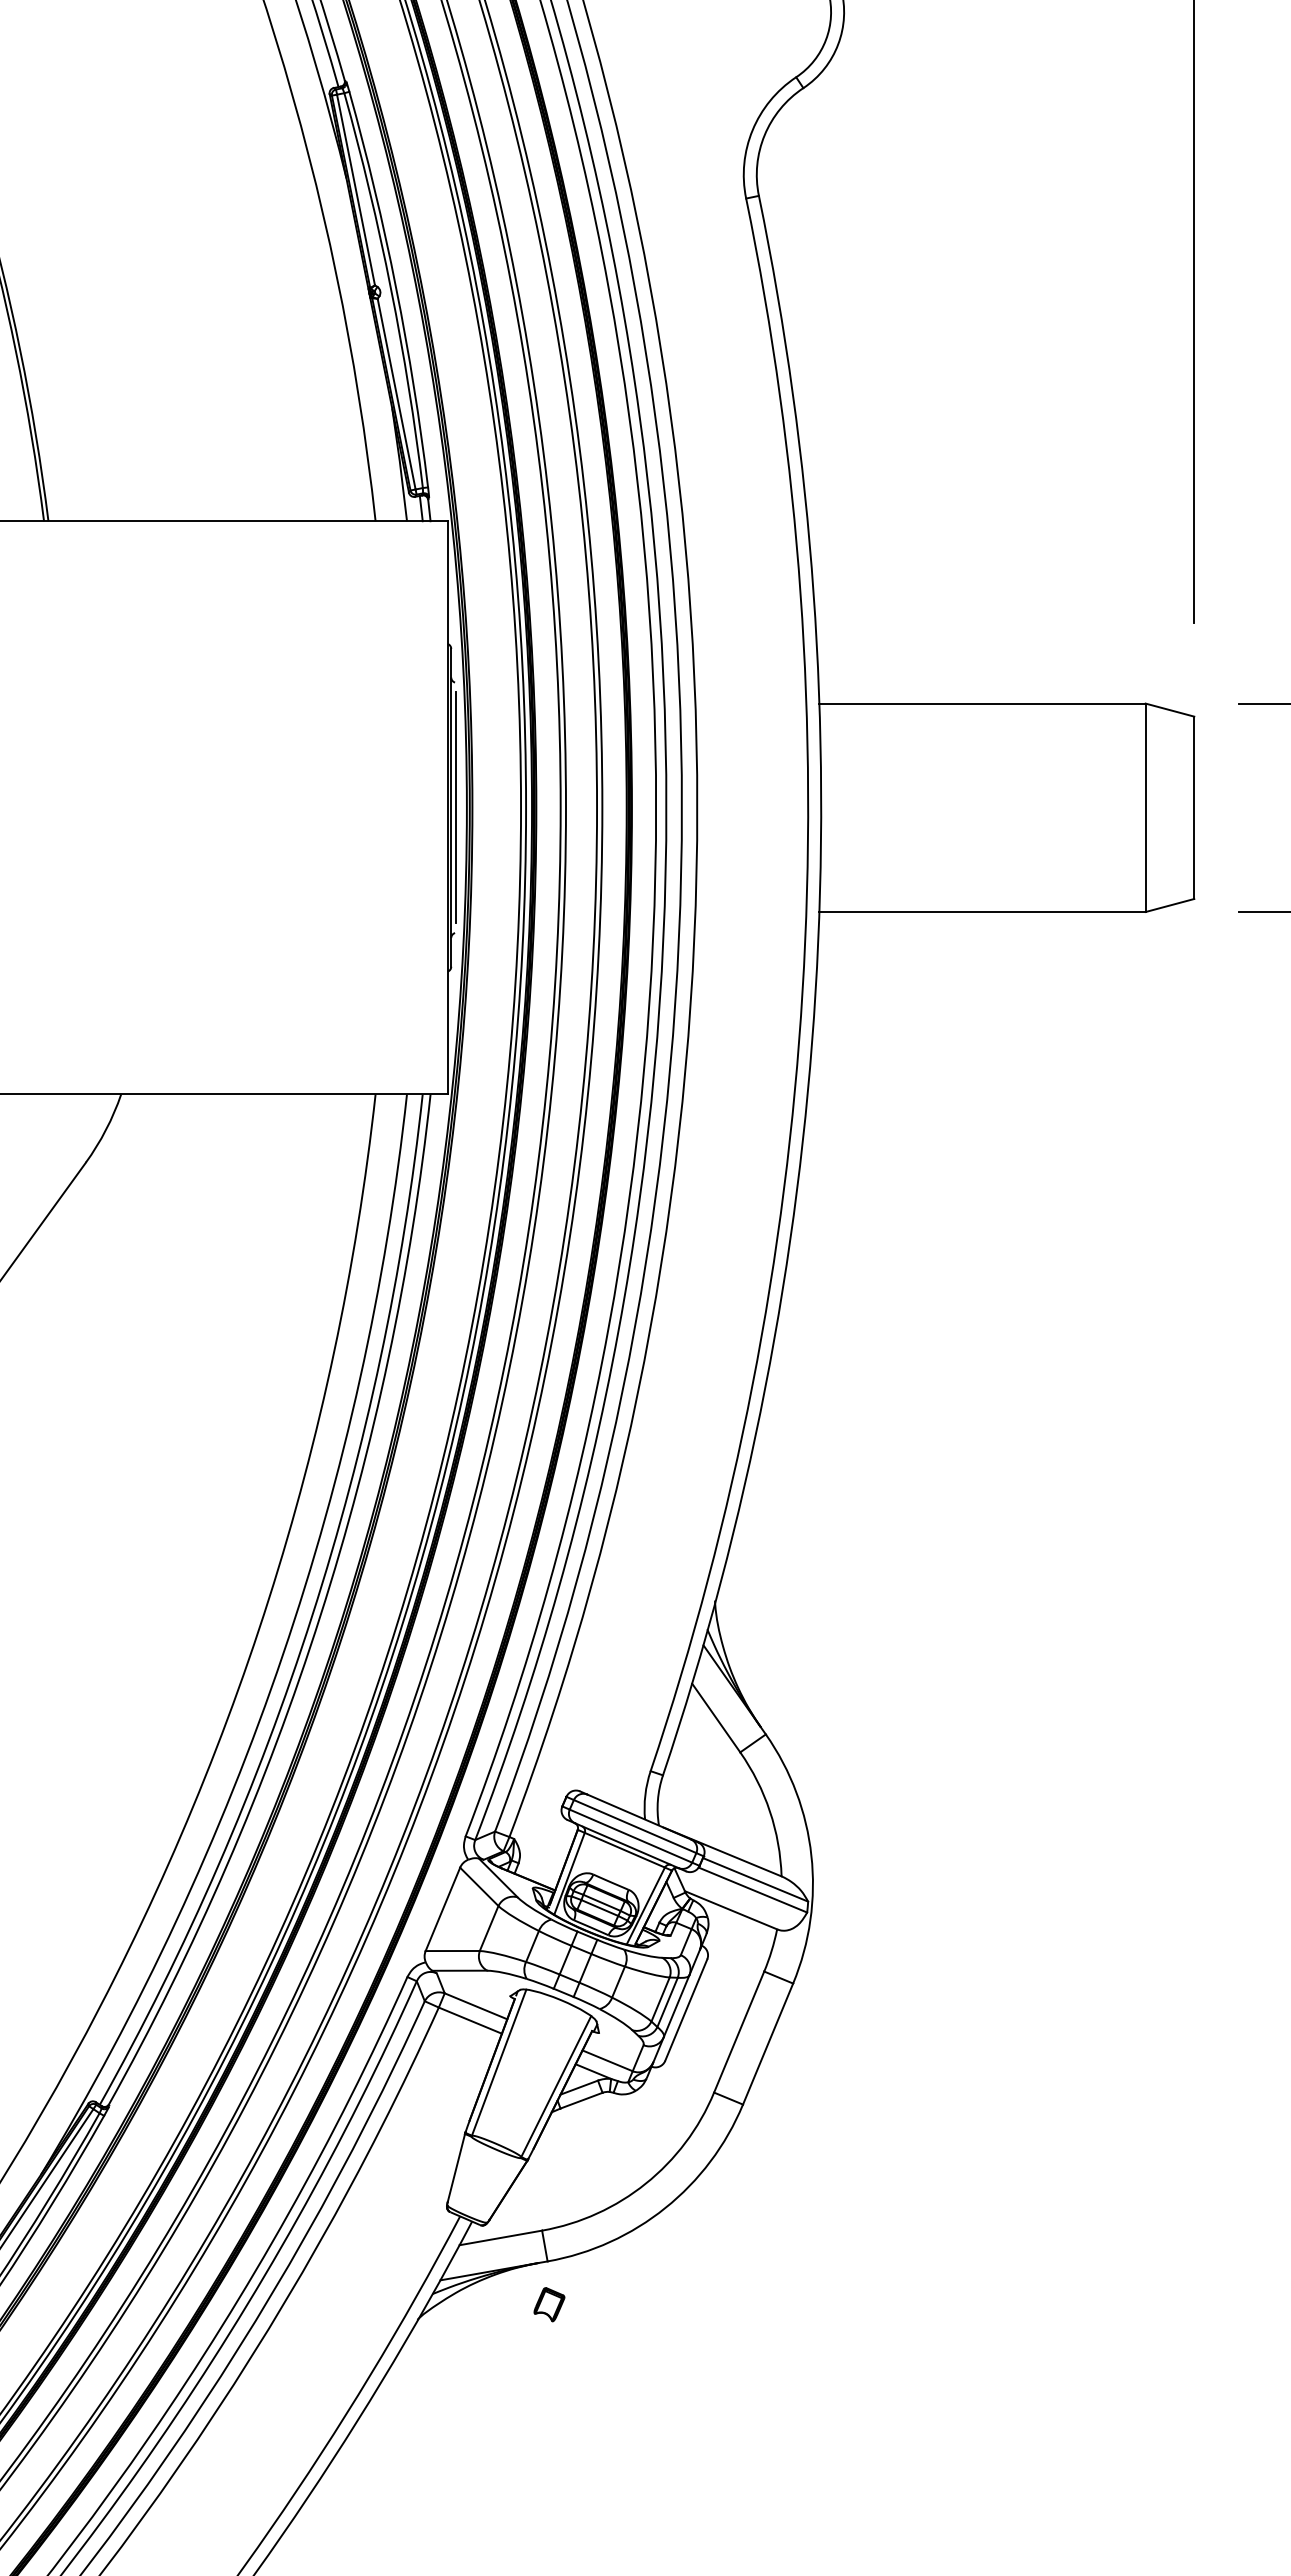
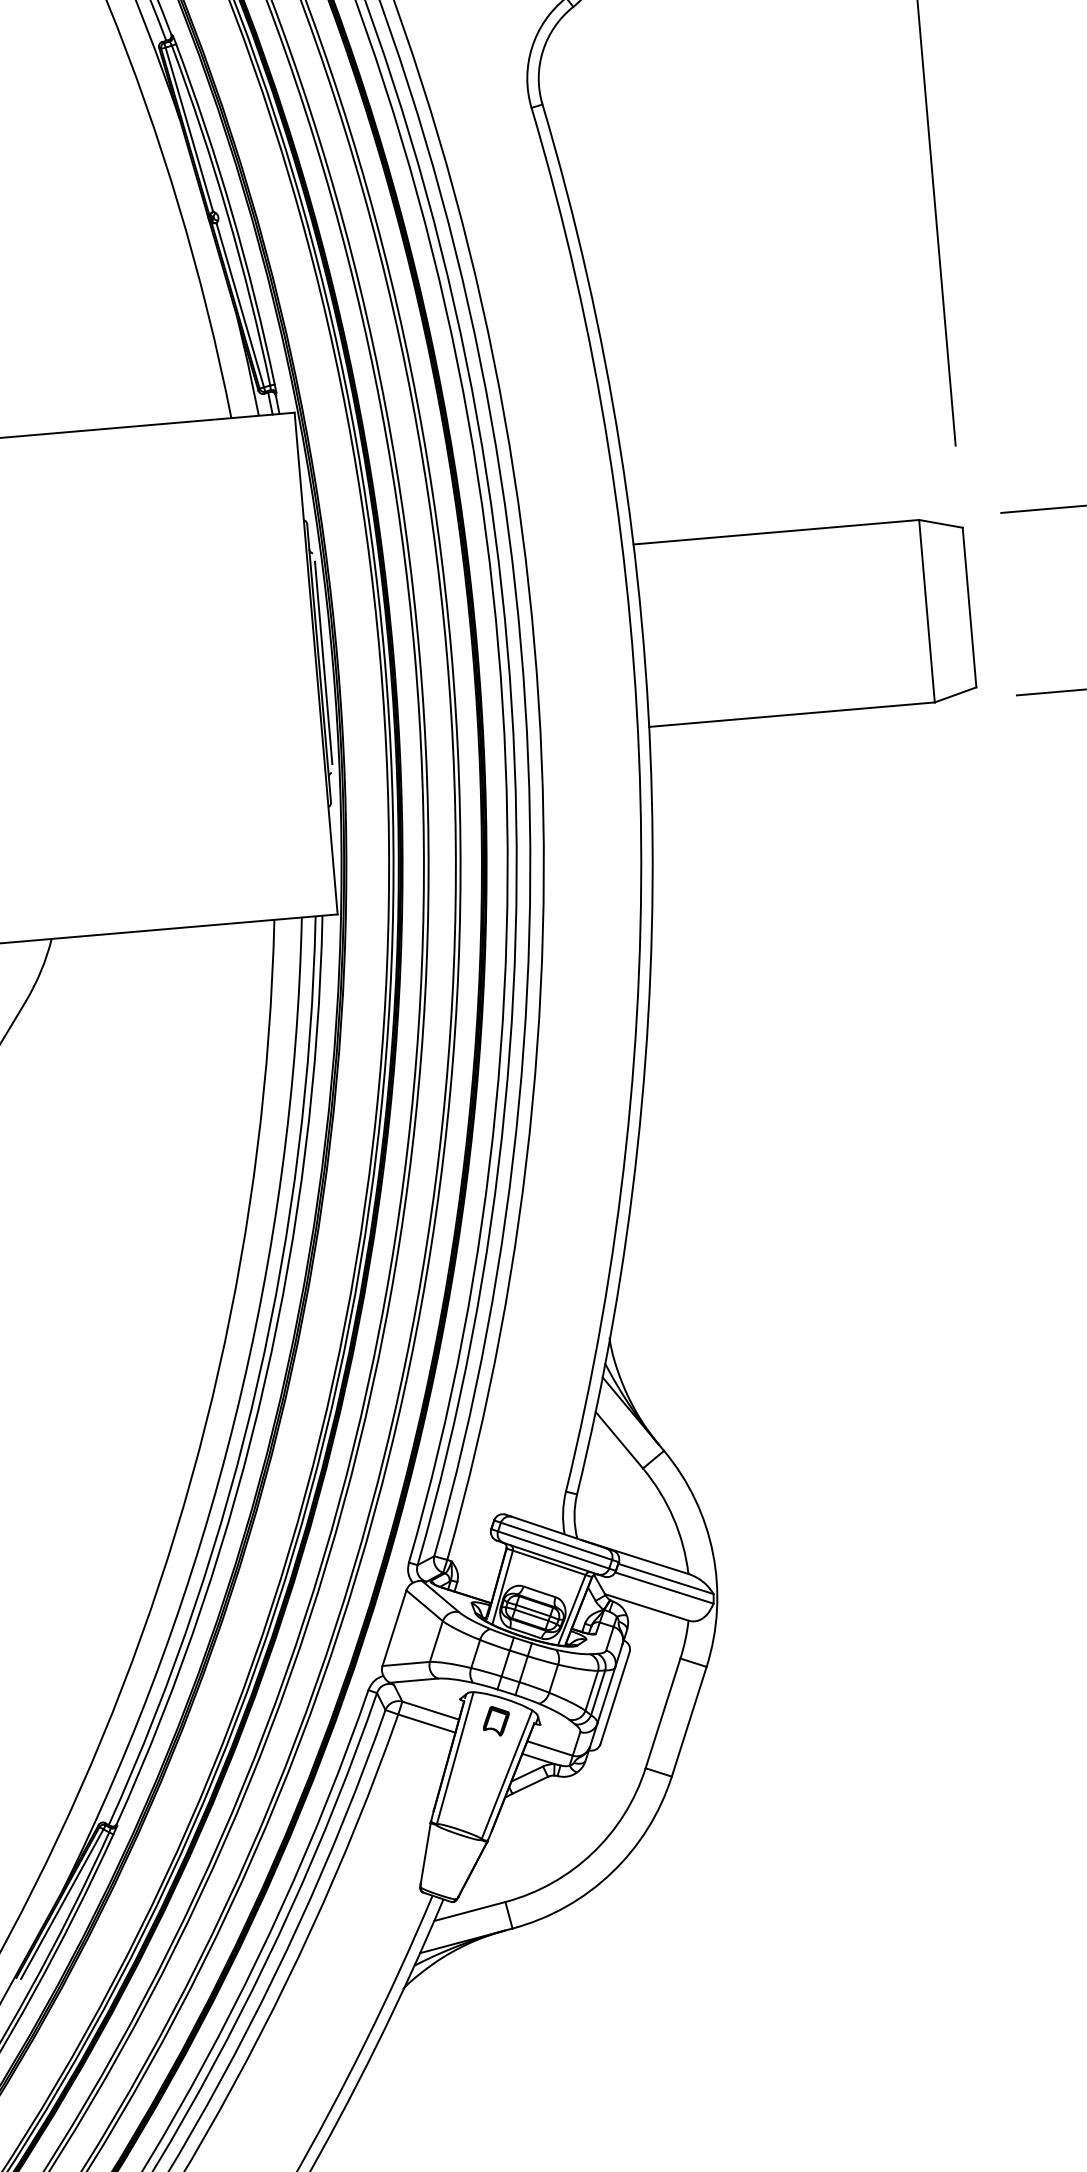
part: (549, 2304) -> (496, 1721), moved

